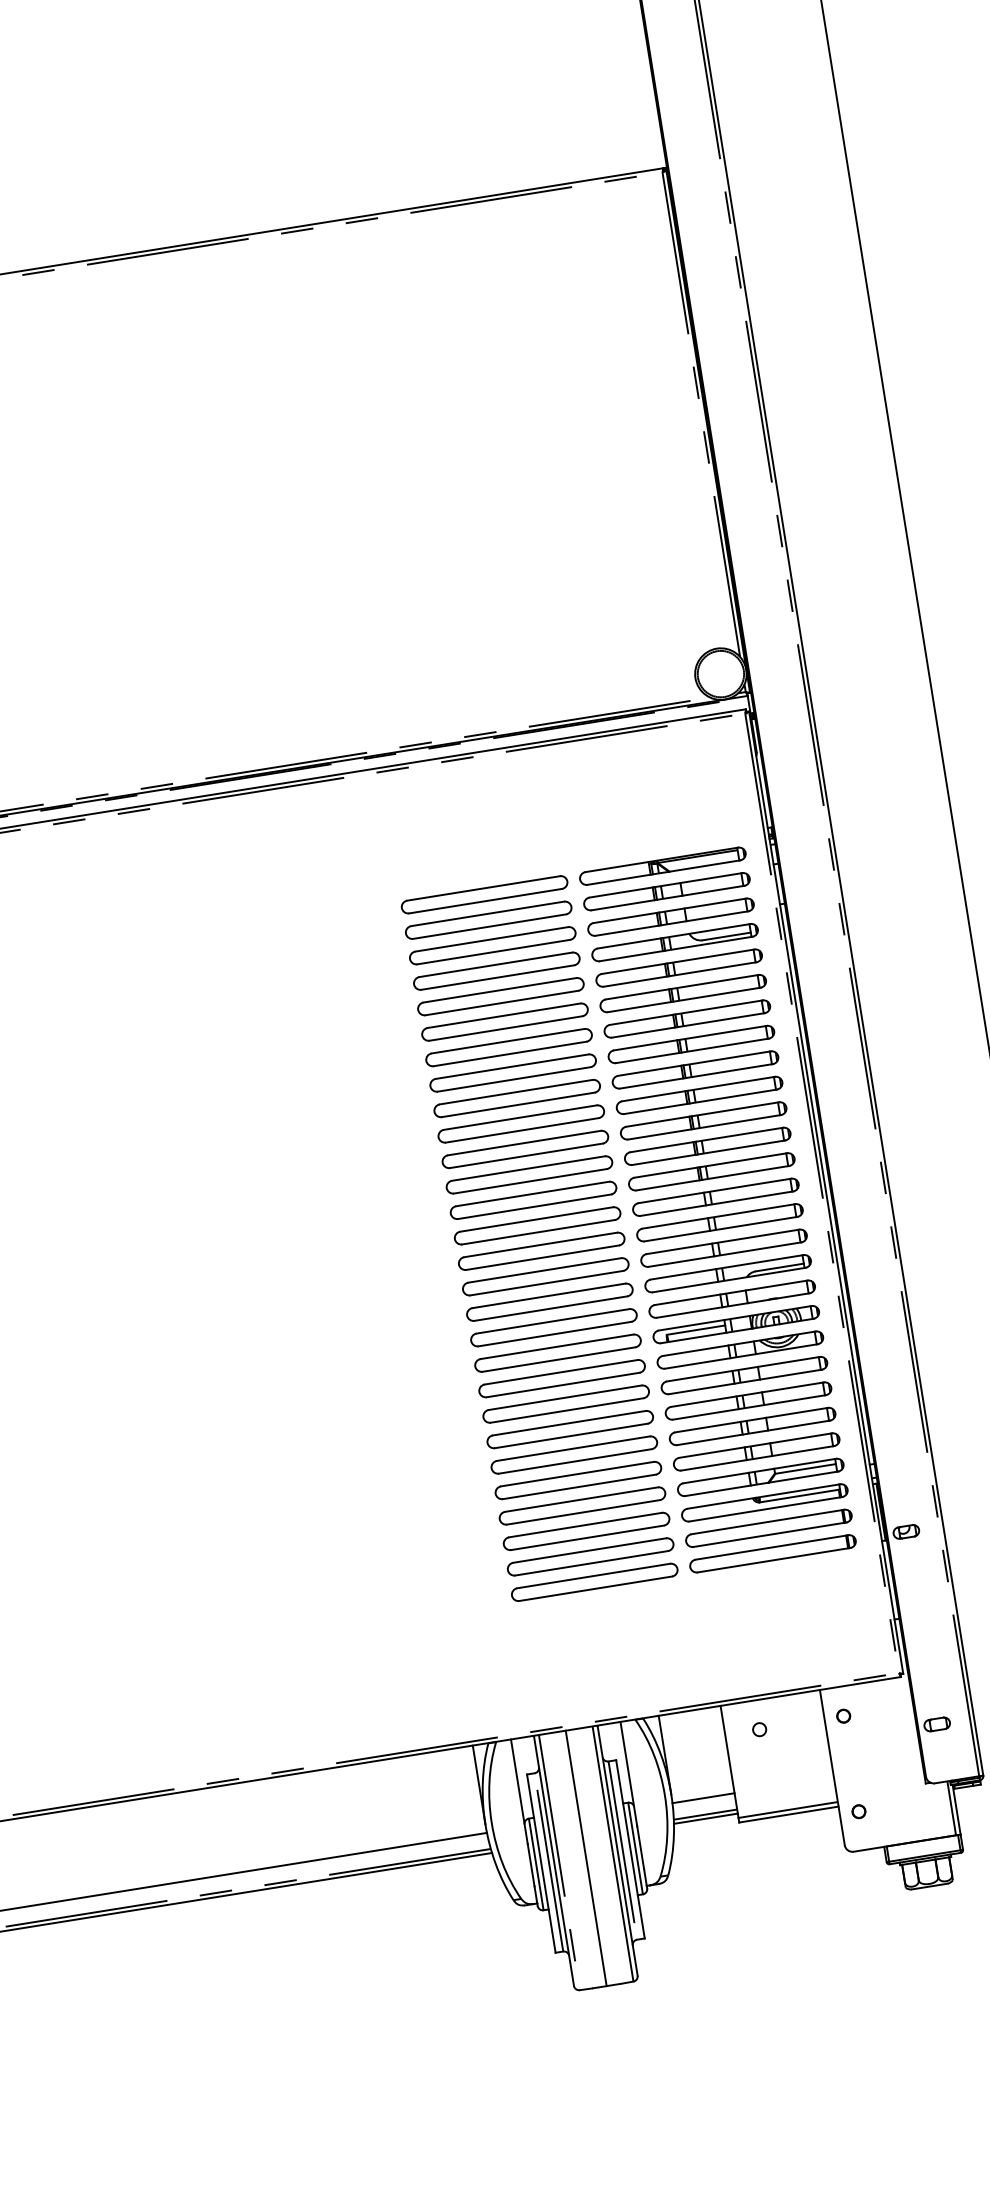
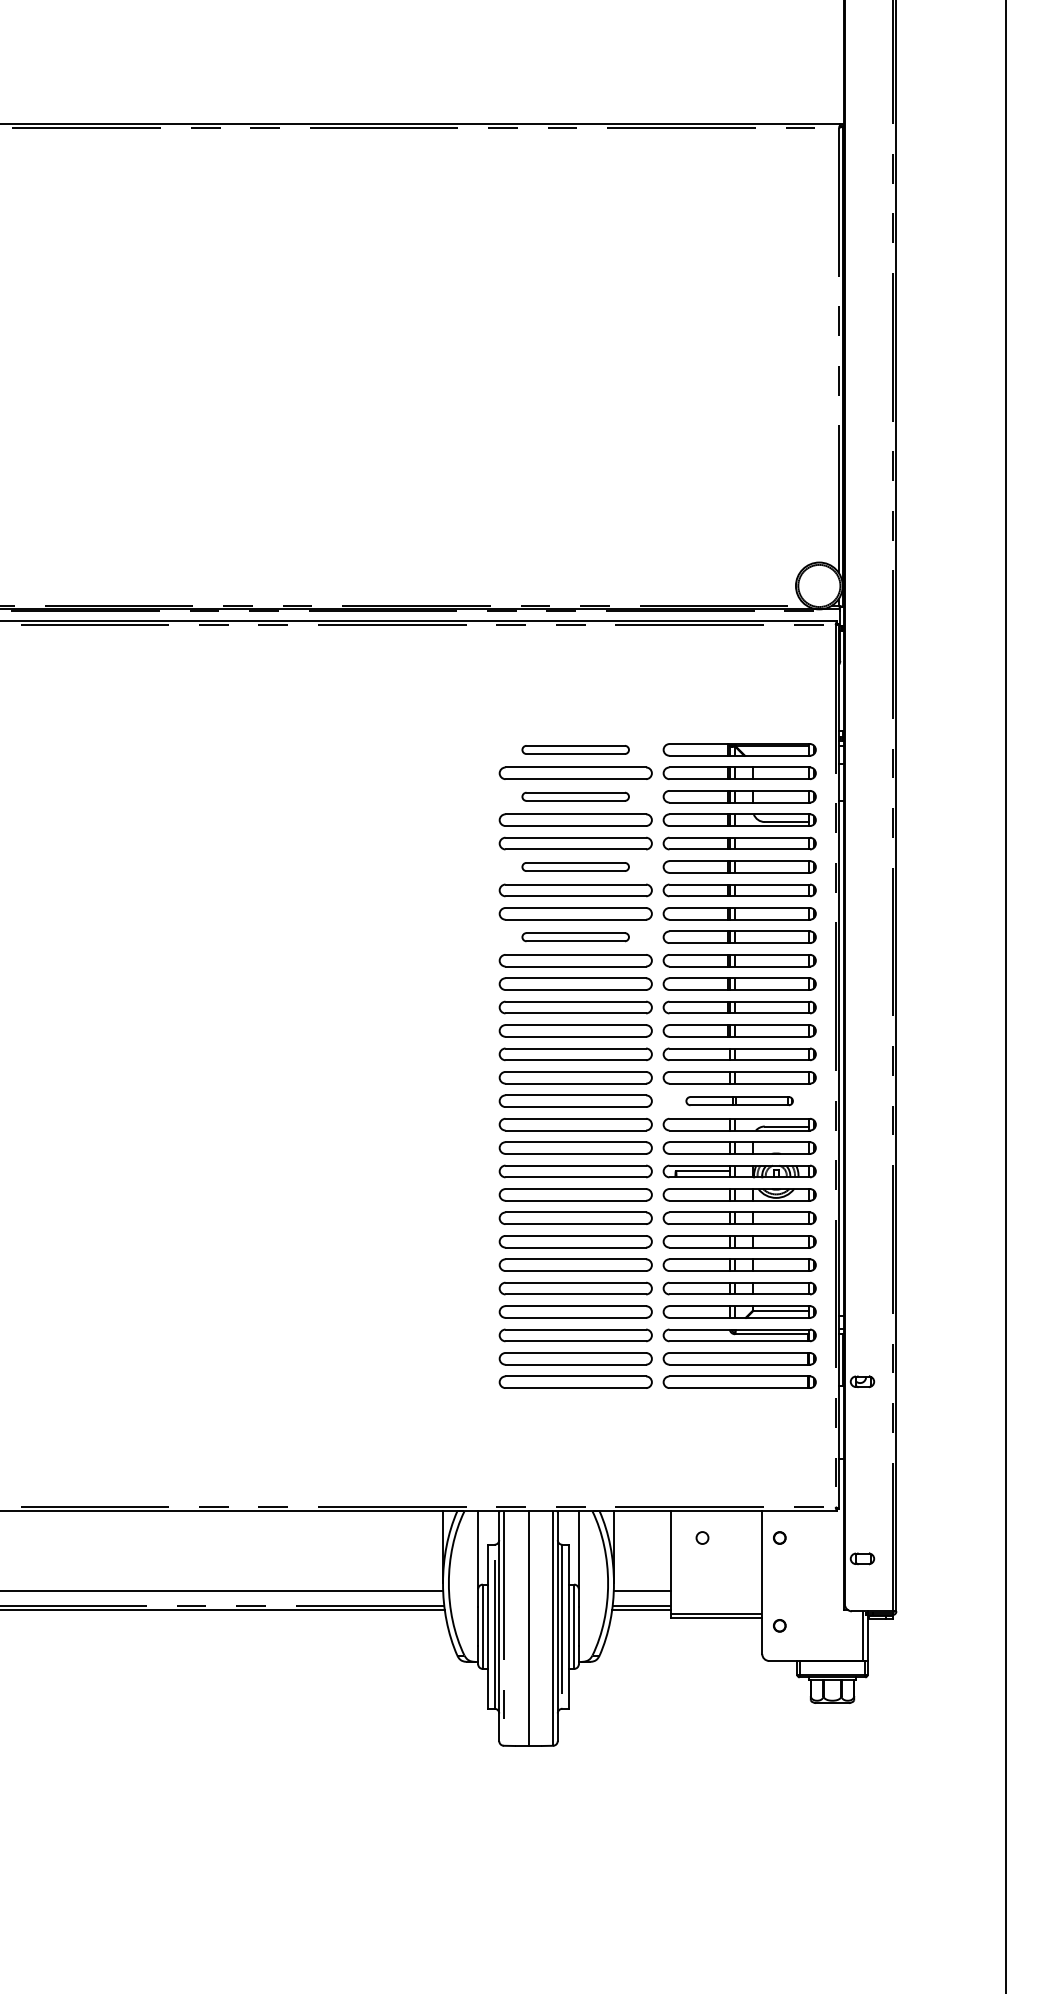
part: (484, 894) -> (575, 749), size x0.7
part: (492, 945) -> (575, 796), size x0.7
part: (504, 1021) -> (575, 866), size x0.7
part: (516, 1097) -> (575, 936), size x0.7
part: (723, 1247) -> (739, 1100), size x0.7

